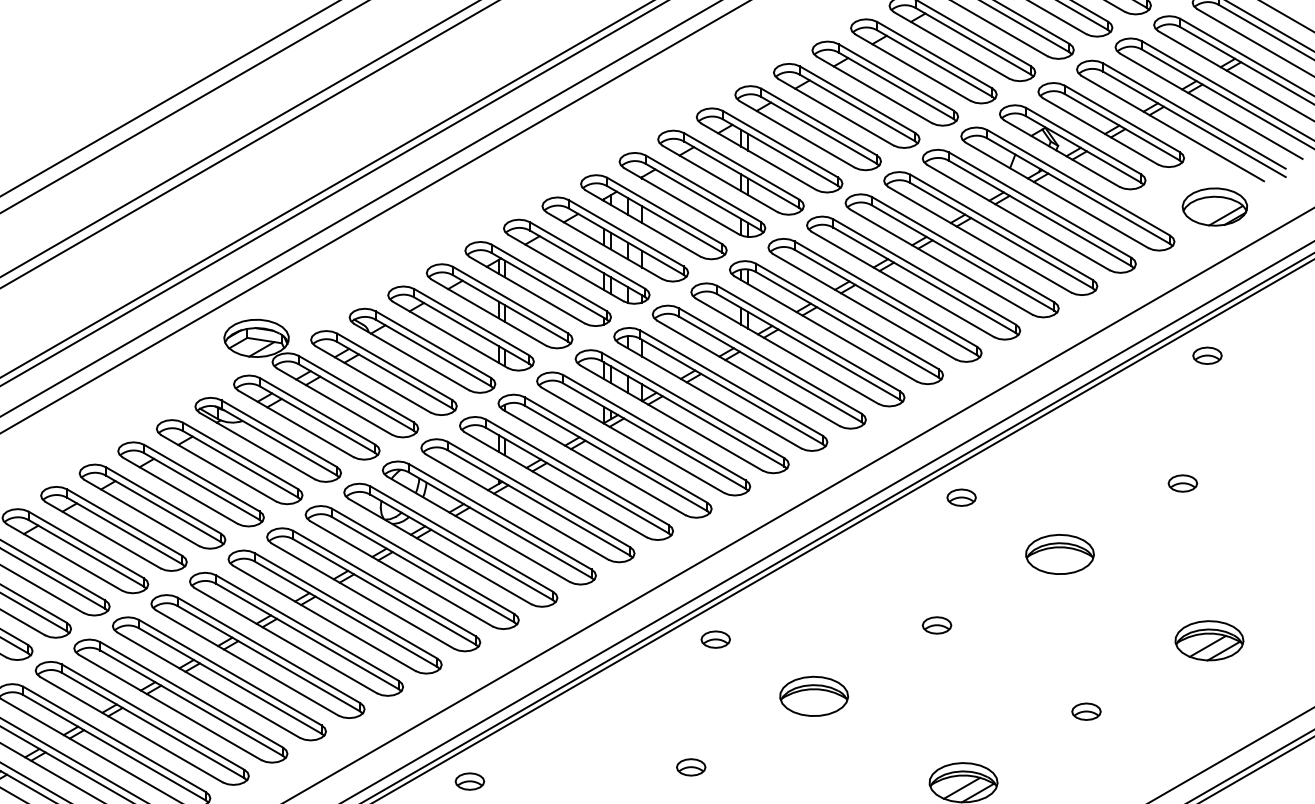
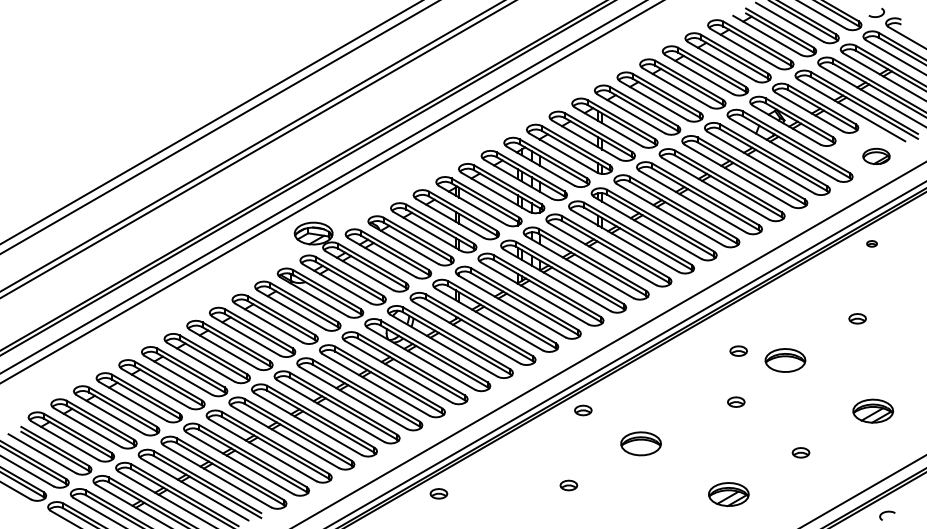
part: (1215, 207) -> (876, 156), size x0.7
part: (1206, 355) -> (871, 243), size x0.6
part: (961, 496) -> (738, 350), moved
part: (937, 624) -> (736, 401), moved

